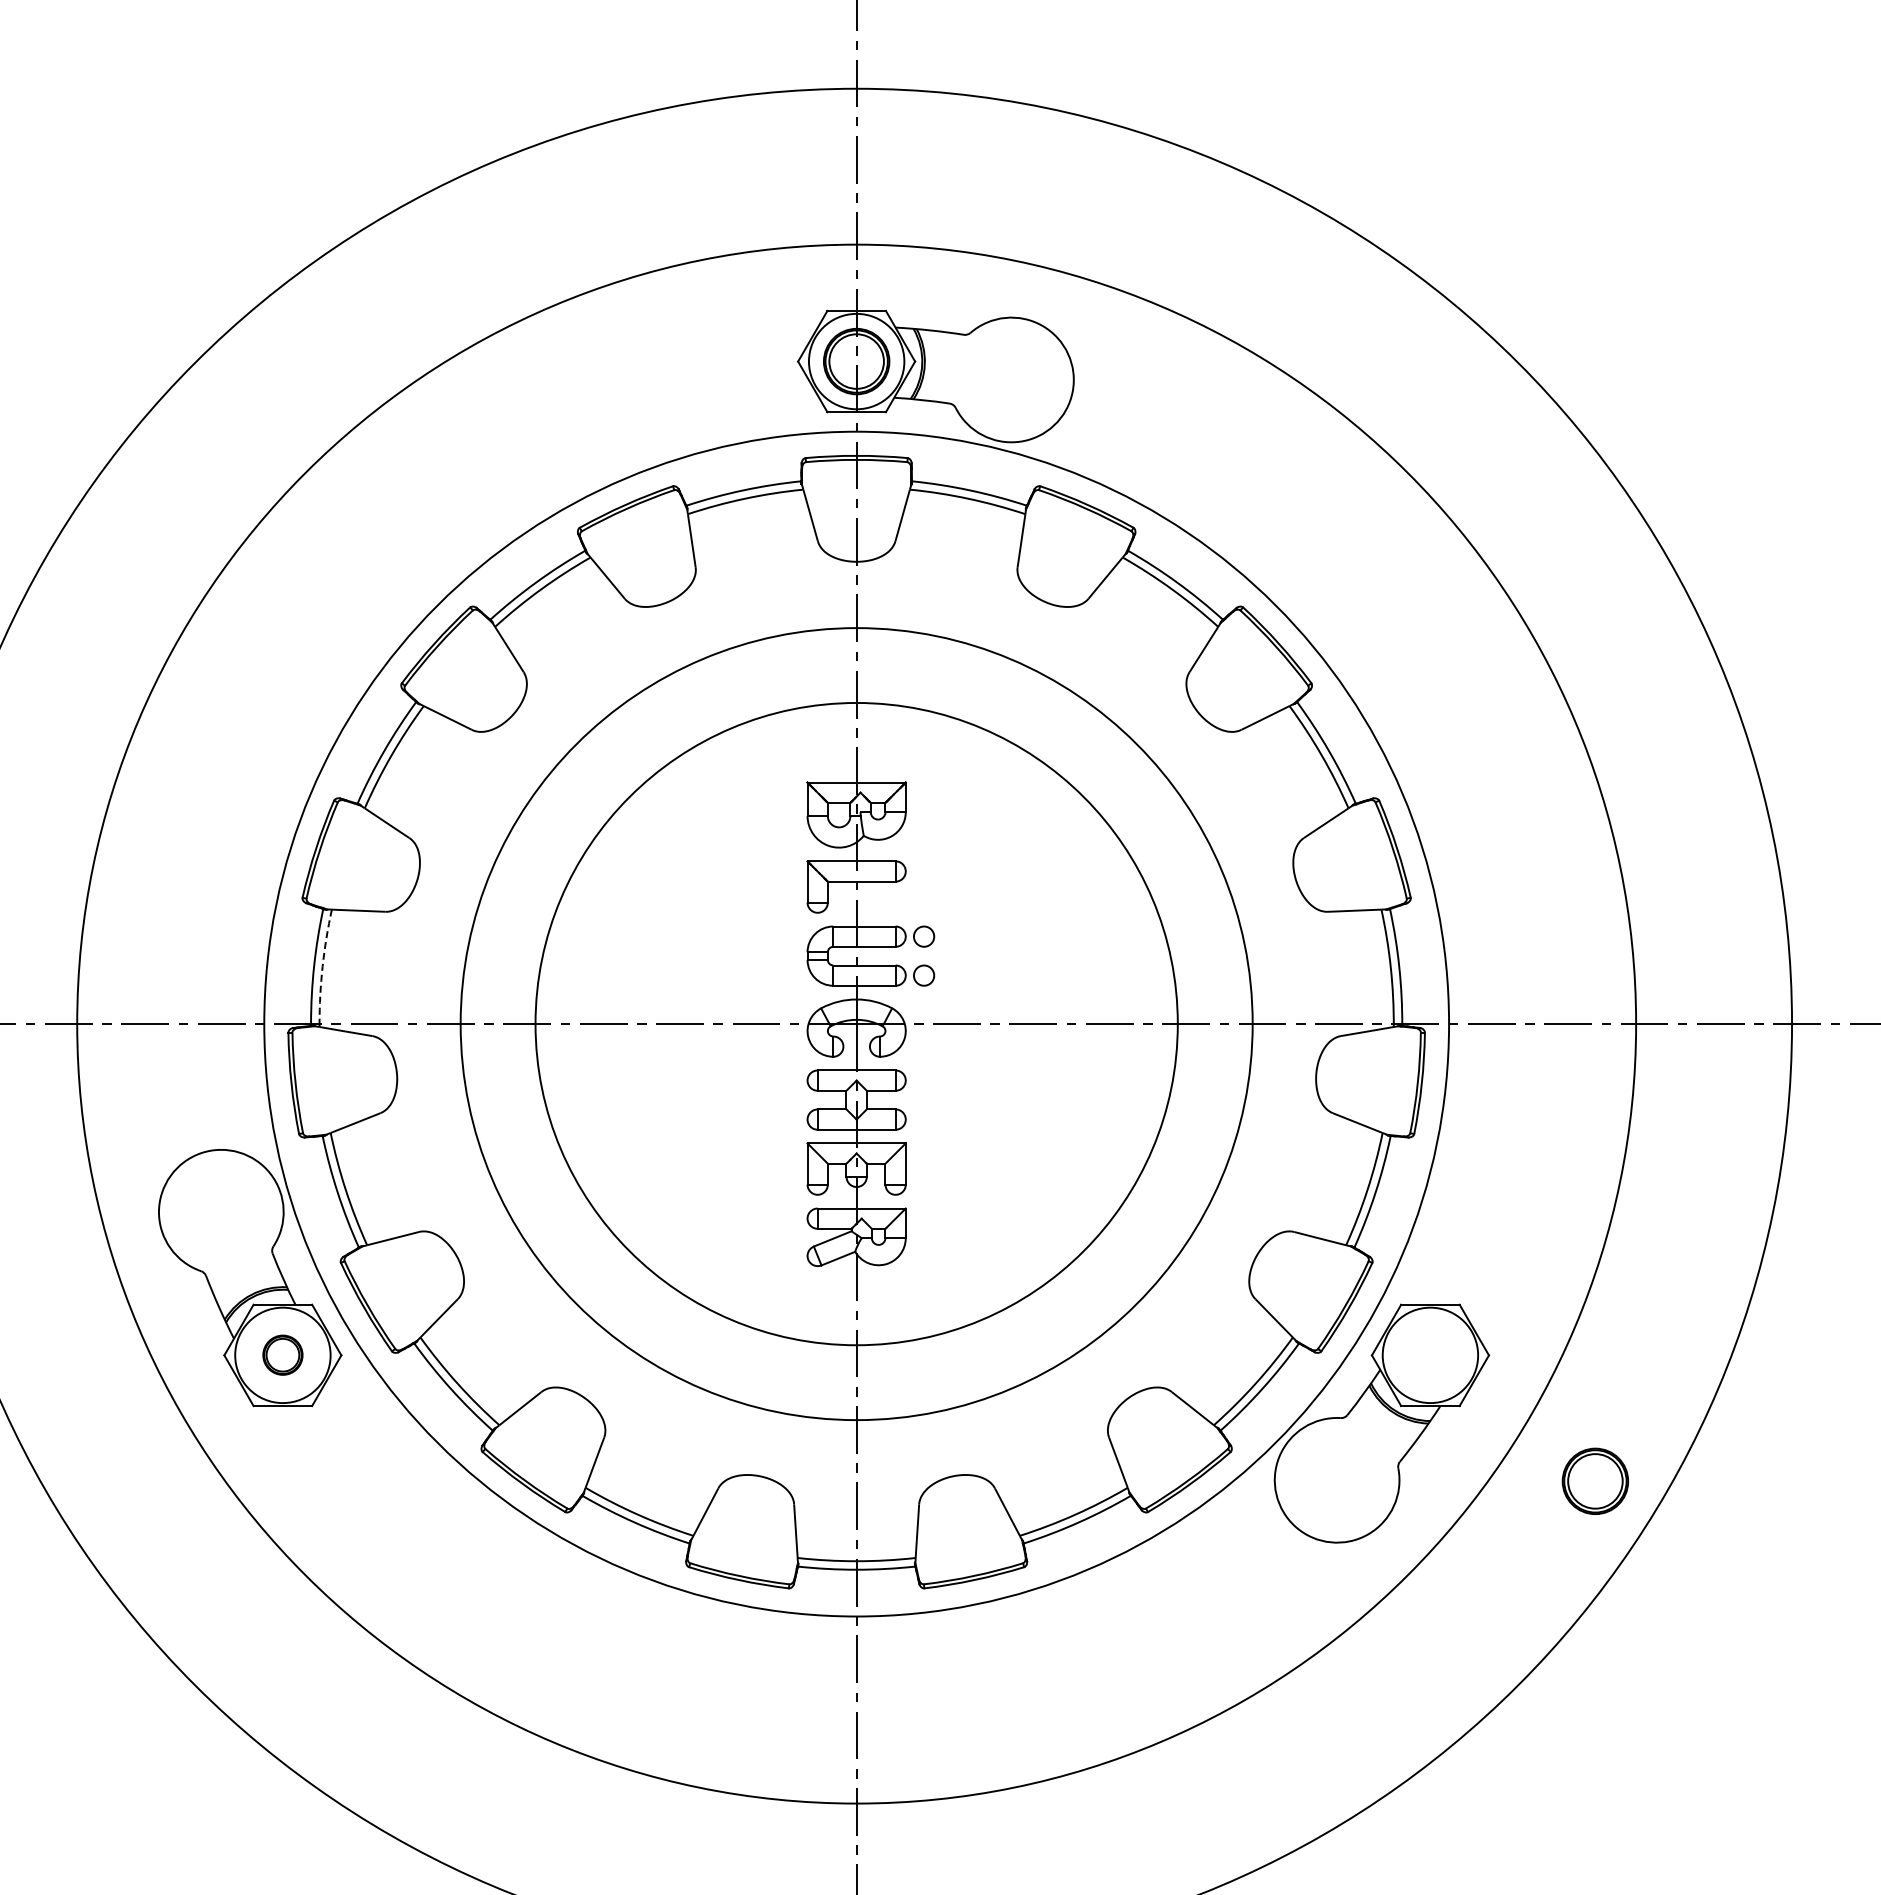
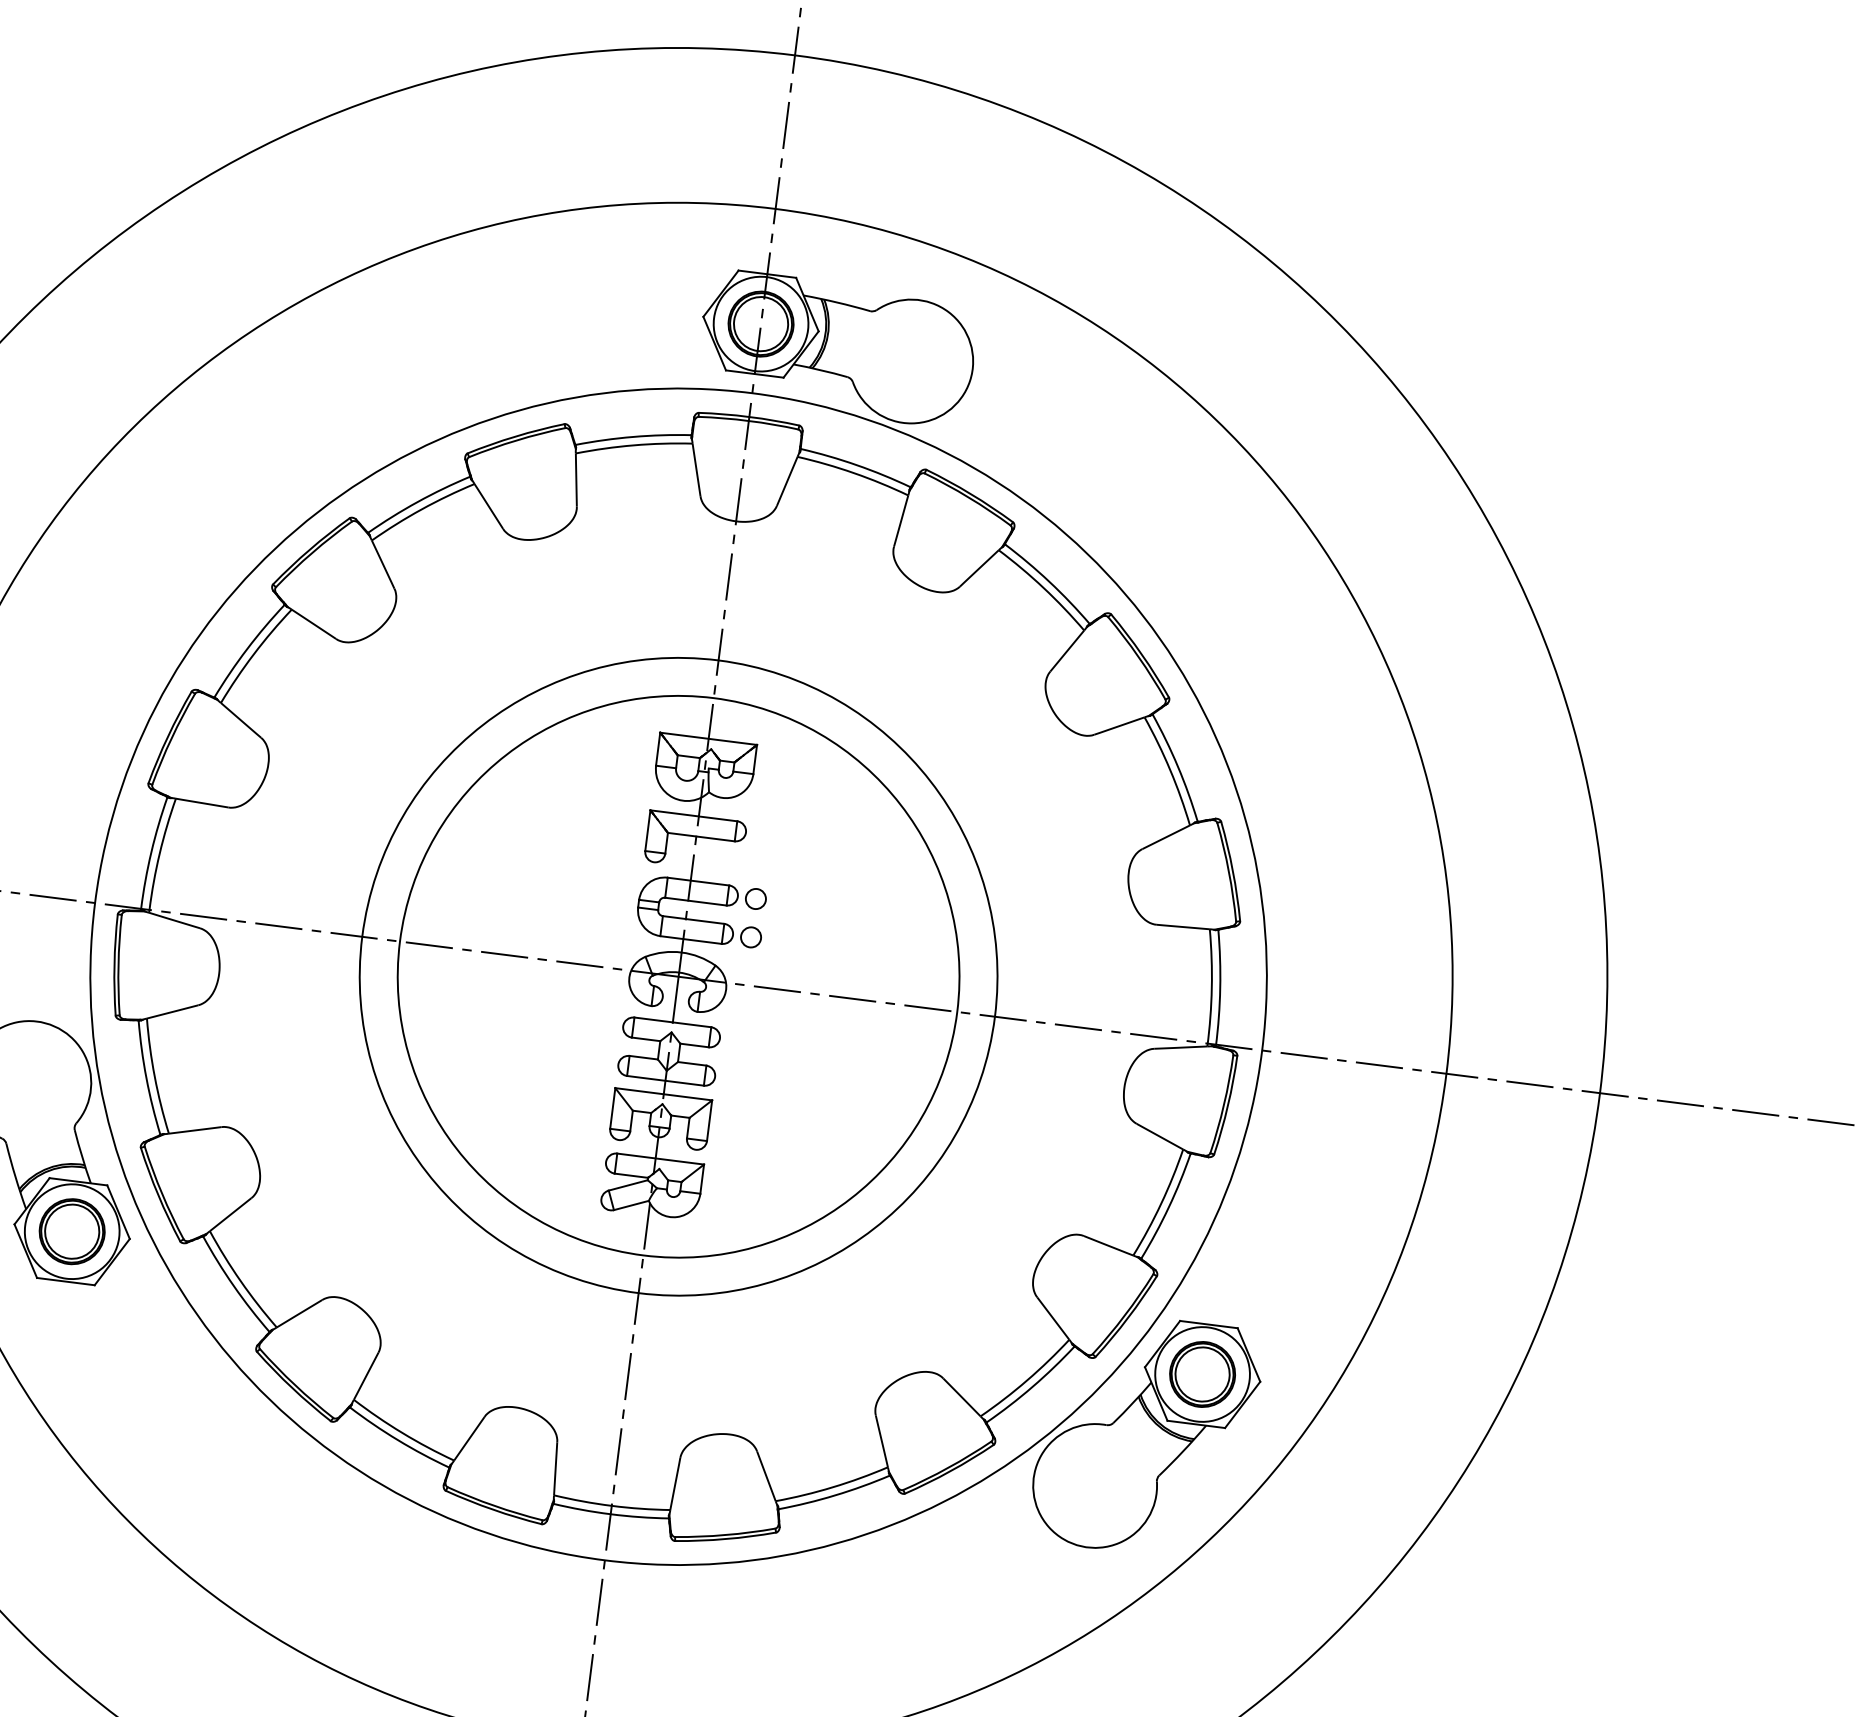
arc: (322, 966) -> (159, 853), dashed -> solid
circle: (856, 1023) -> (678, 976), size x0.71
part: (282, 1354) -> (71, 1230), size x1.67
part: (1595, 1480) -> (1202, 1373), moved

